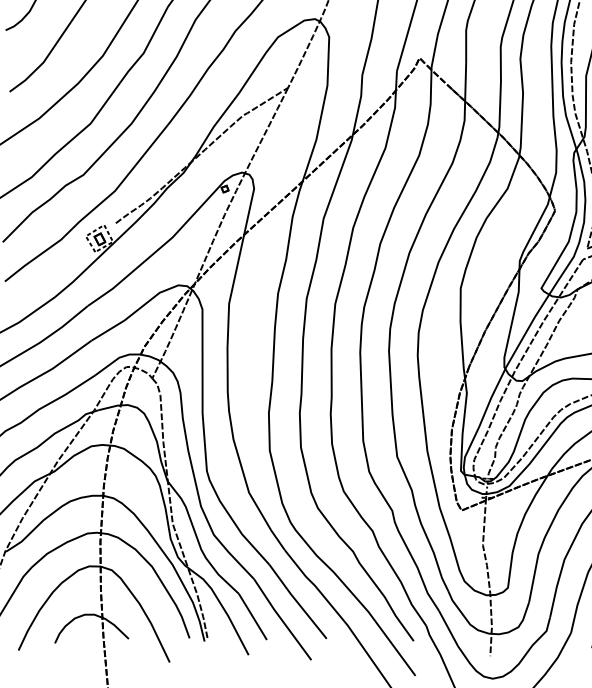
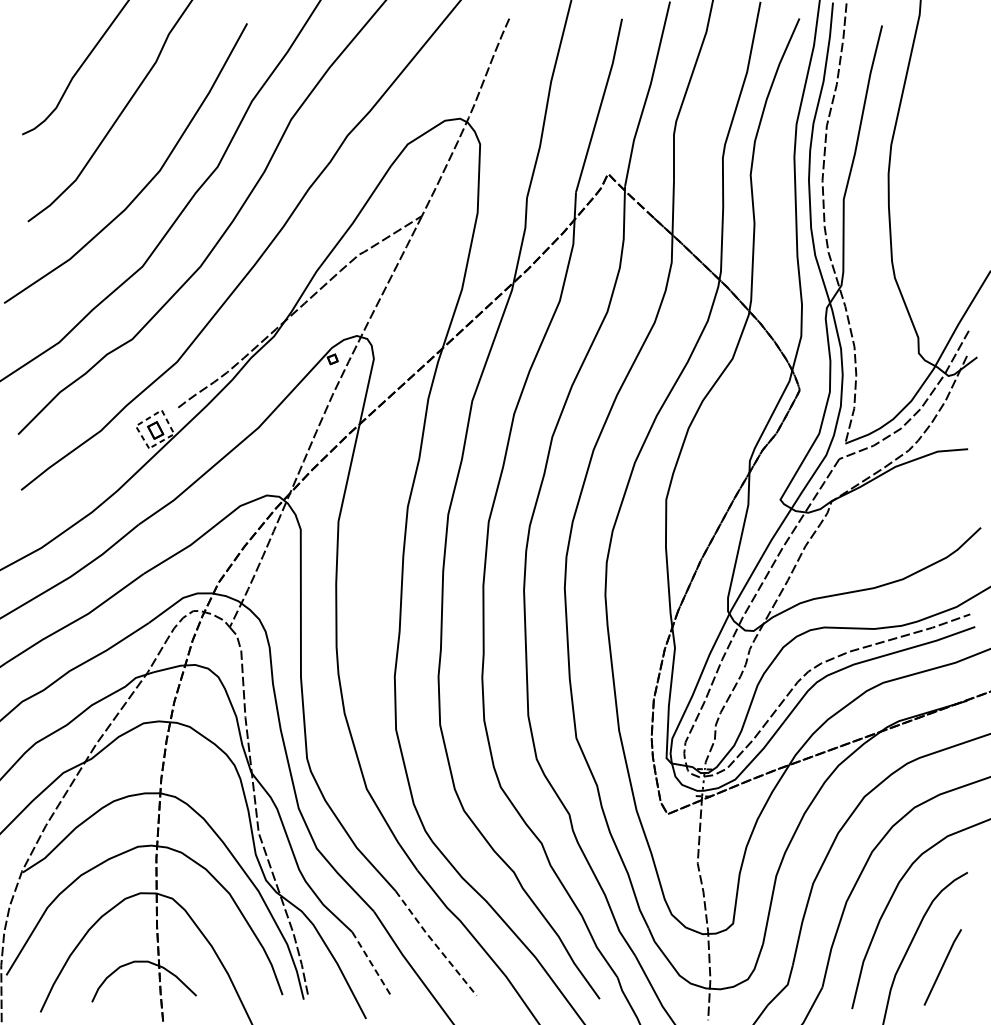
line: (297, 601) -> (435, 943), solid -> dashed
line: (253, 617) -> (372, 965), solid -> dashed

